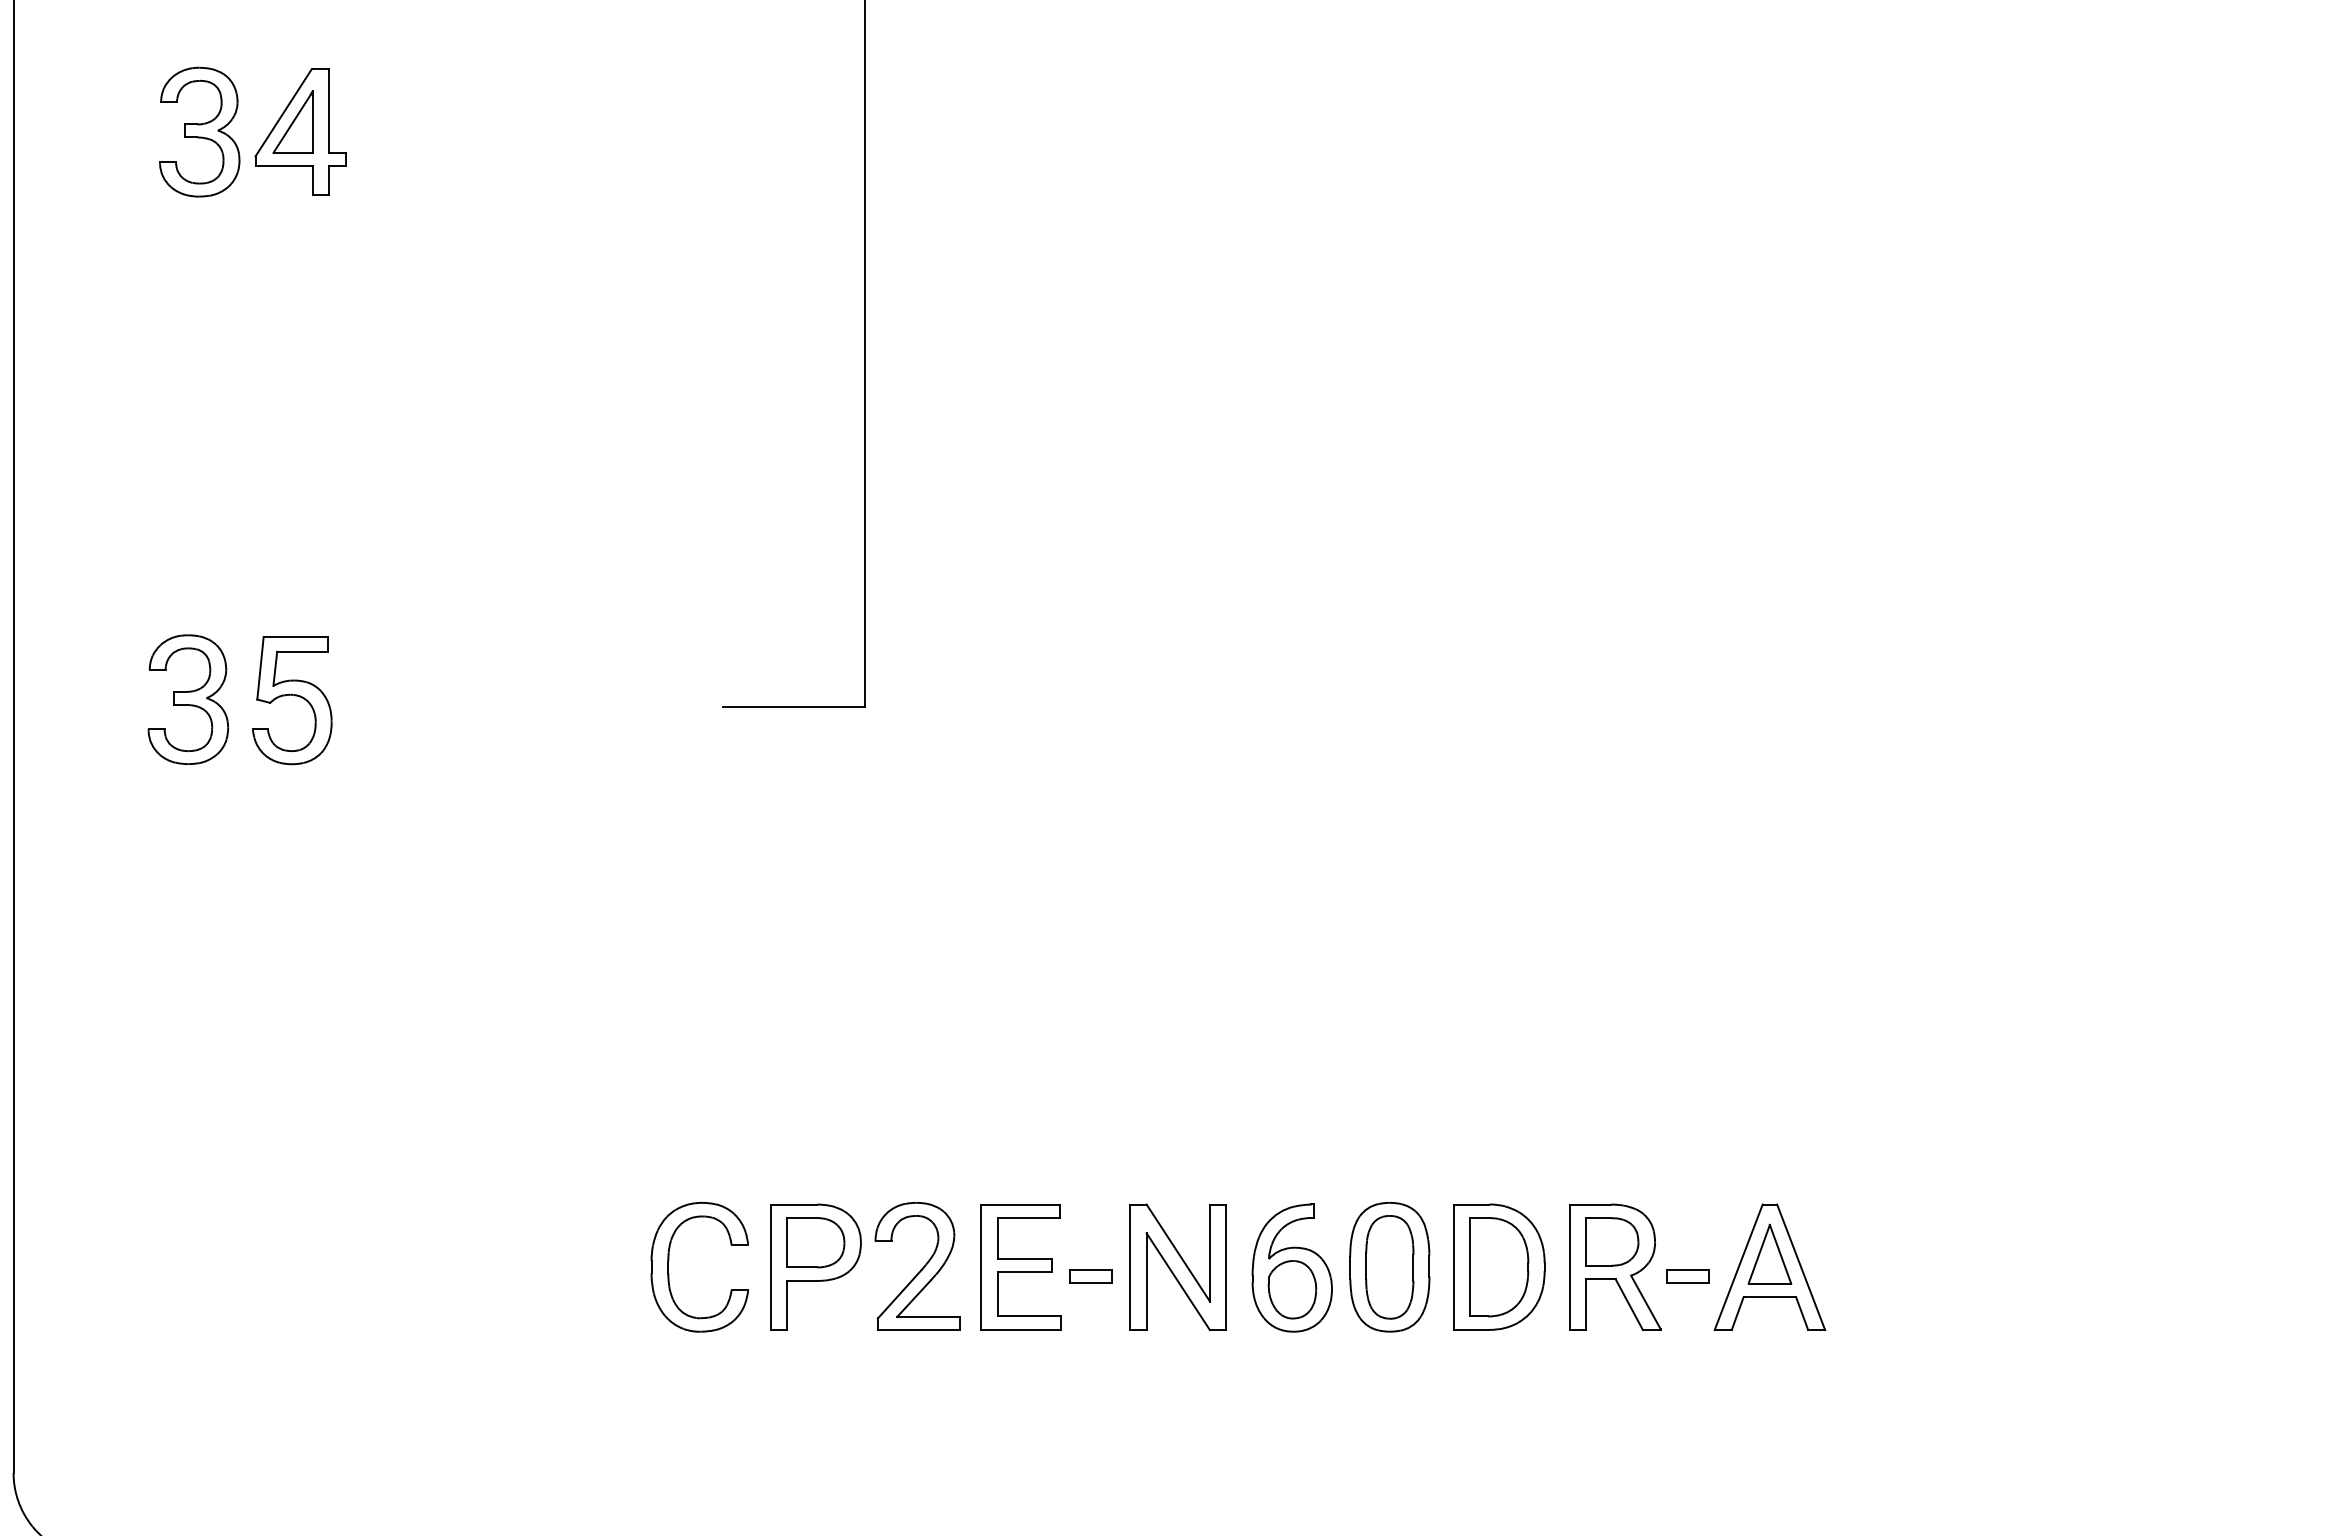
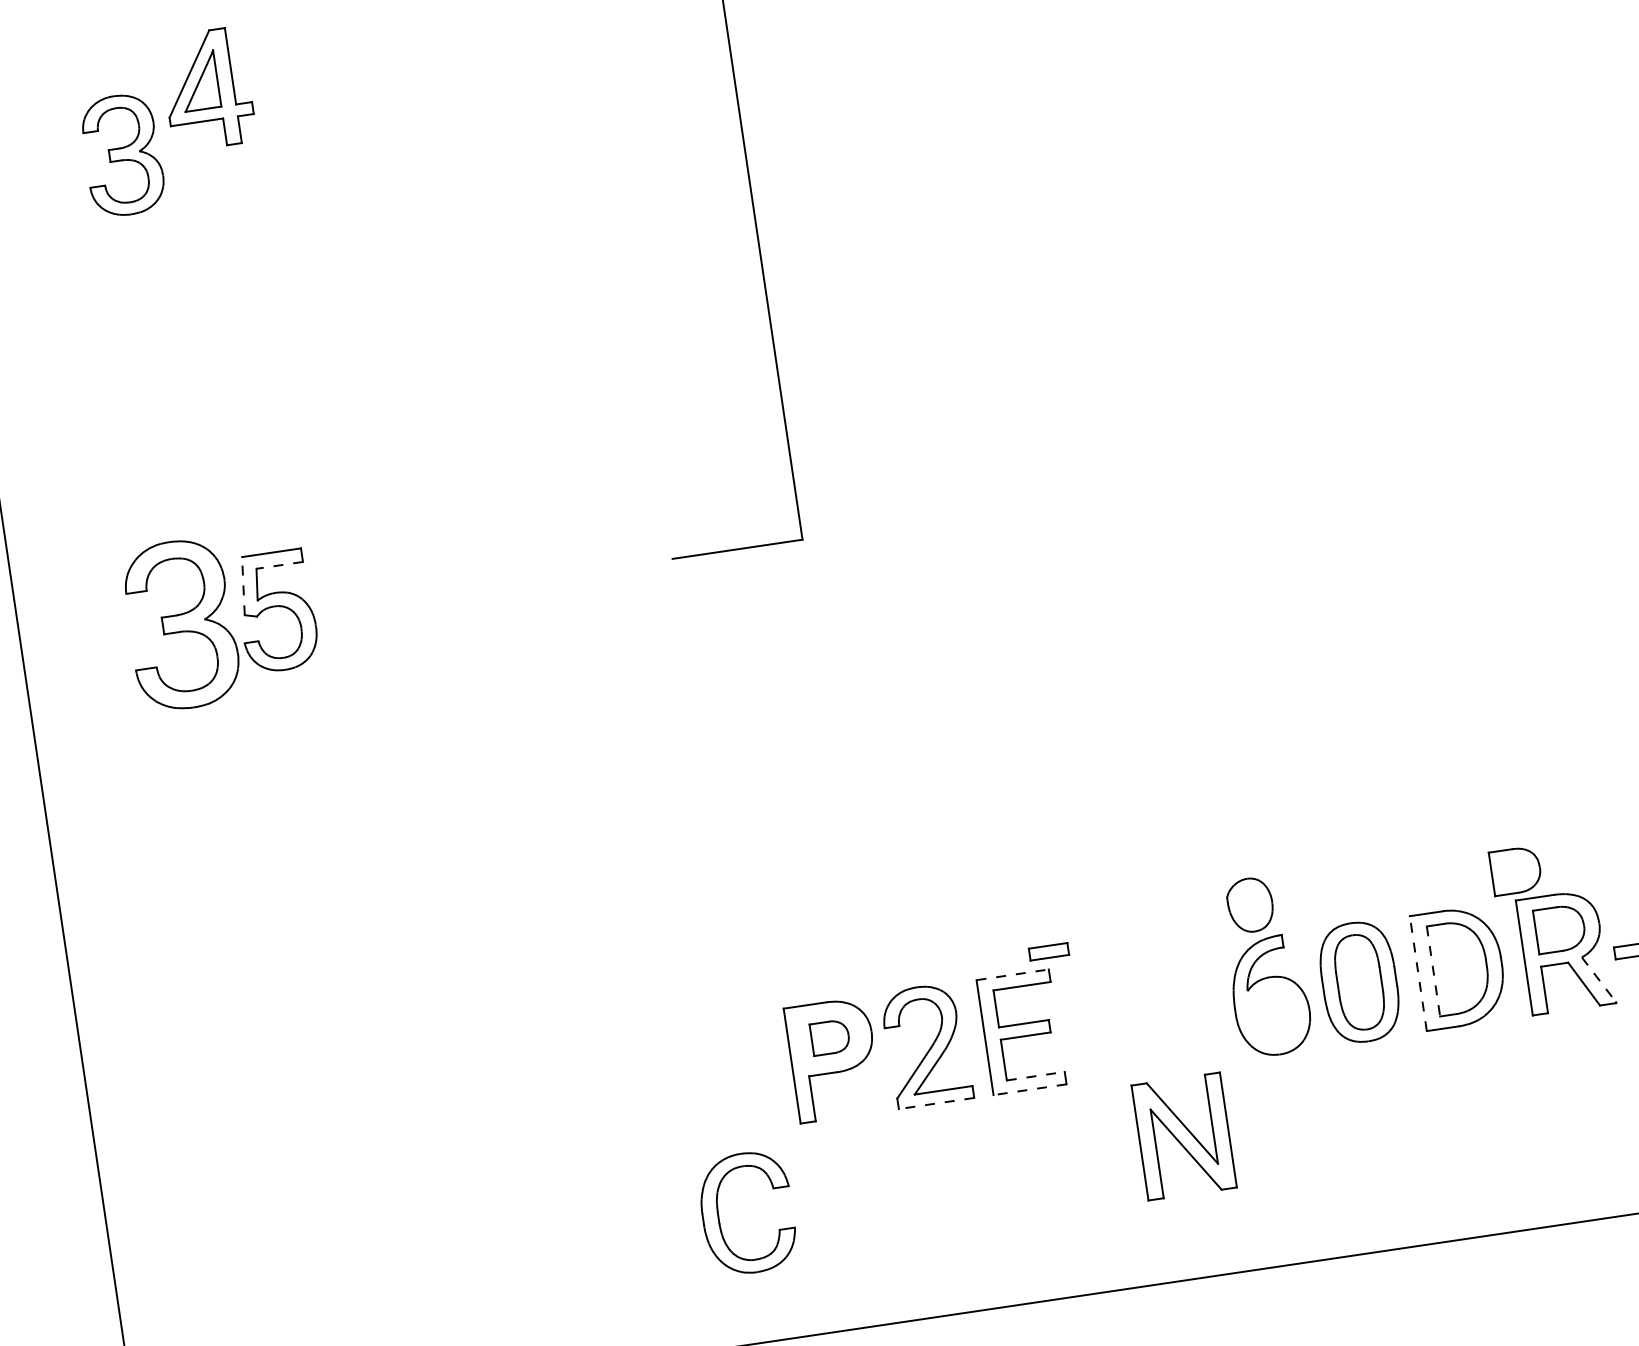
part: (199, 131) -> (122, 154), moved
line: (302, 651) -> (279, 565), solid -> dashed
line: (260, 667) -> (243, 585), solid -> dashed
part: (188, 699) -> (181, 624), size x1.4
part: (1574, 1172) -> (1516, 870), added
line: (1021, 1204) -> (1013, 974), solid -> dashed
part: (815, 1242) -> (829, 1037), size x0.7
part: (669, 1261) -> (718, 1212), moved
part: (1177, 1266) -> (1183, 1135), moved
line: (1453, 1267) -> (1417, 973), solid -> dashed
line: (1470, 1267) -> (1433, 971), solid -> dashed
part: (1090, 1276) -> (1048, 951), moved
part: (1292, 1289) -> (1250, 904), moved
line: (1646, 1302) -> (1599, 979), solid -> dashed
line: (1029, 1316) -> (1036, 1076), solid -> dashed
line: (918, 1329) -> (936, 1103), solid -> dashed
line: (1021, 1329) -> (1030, 1089), solid -> dashed

